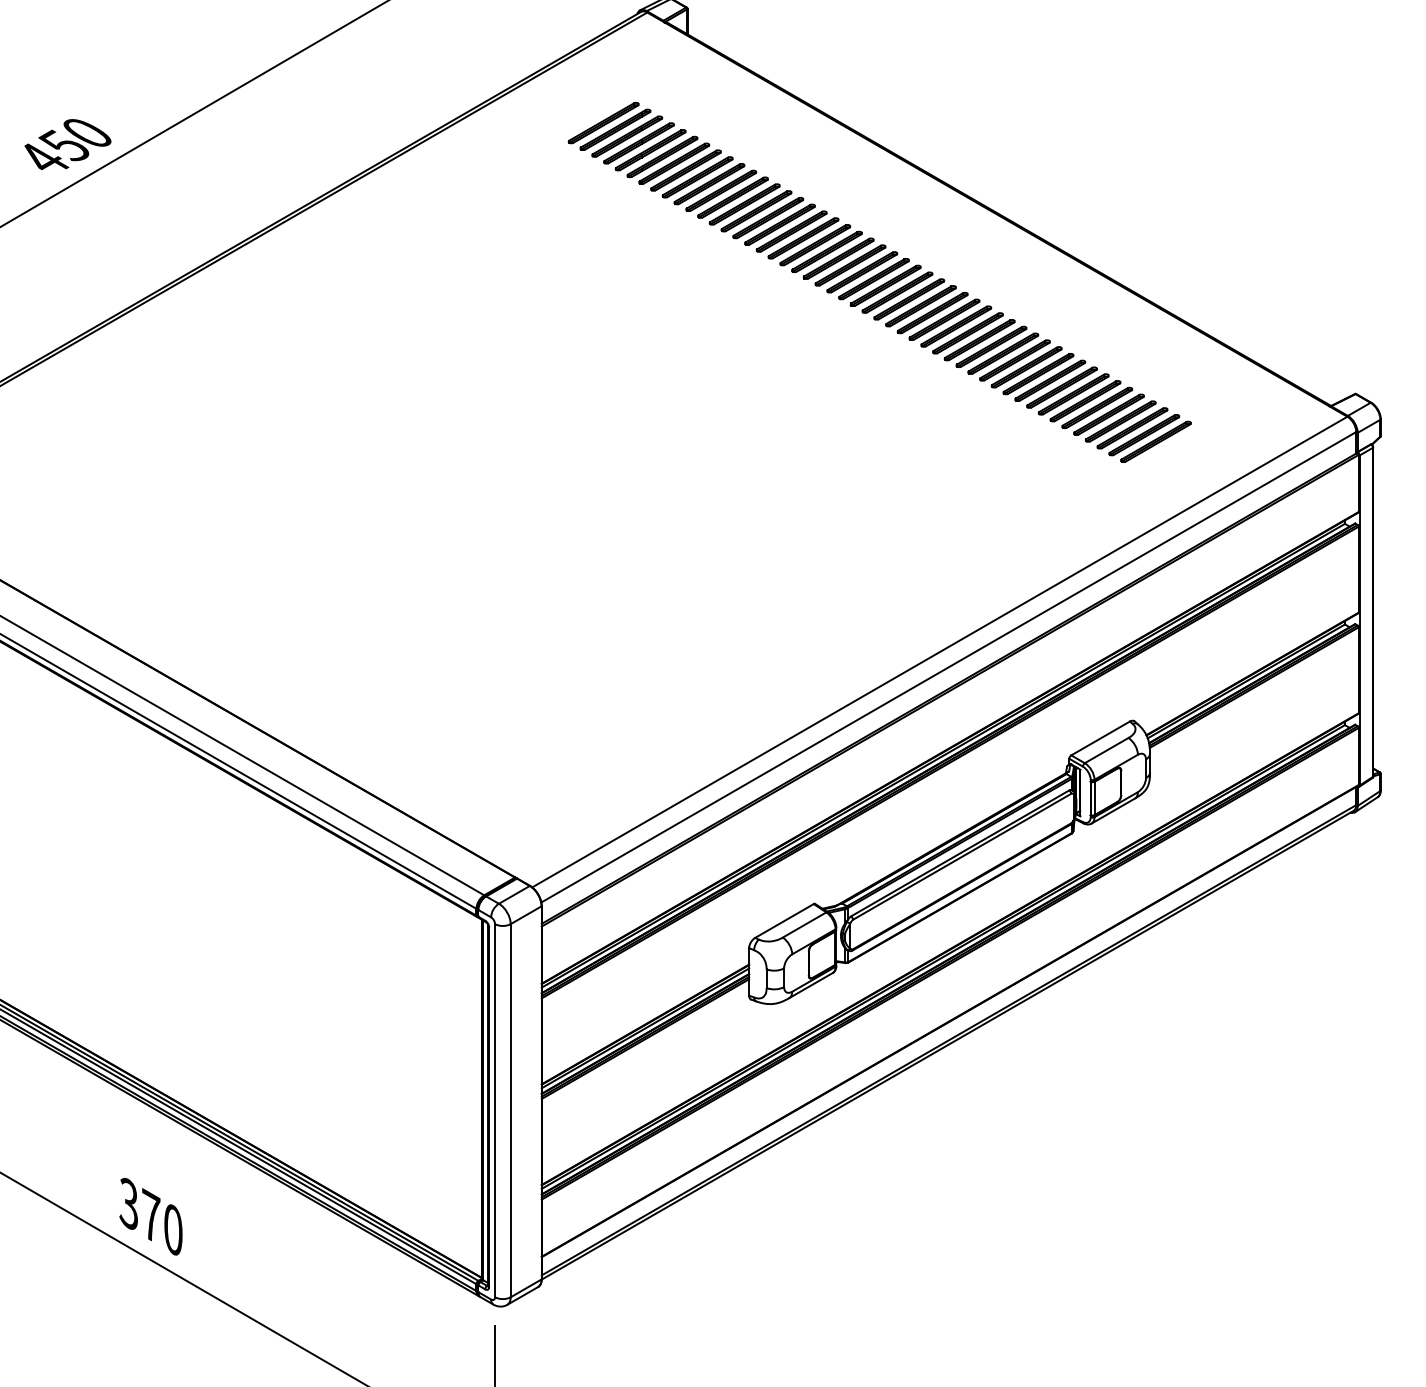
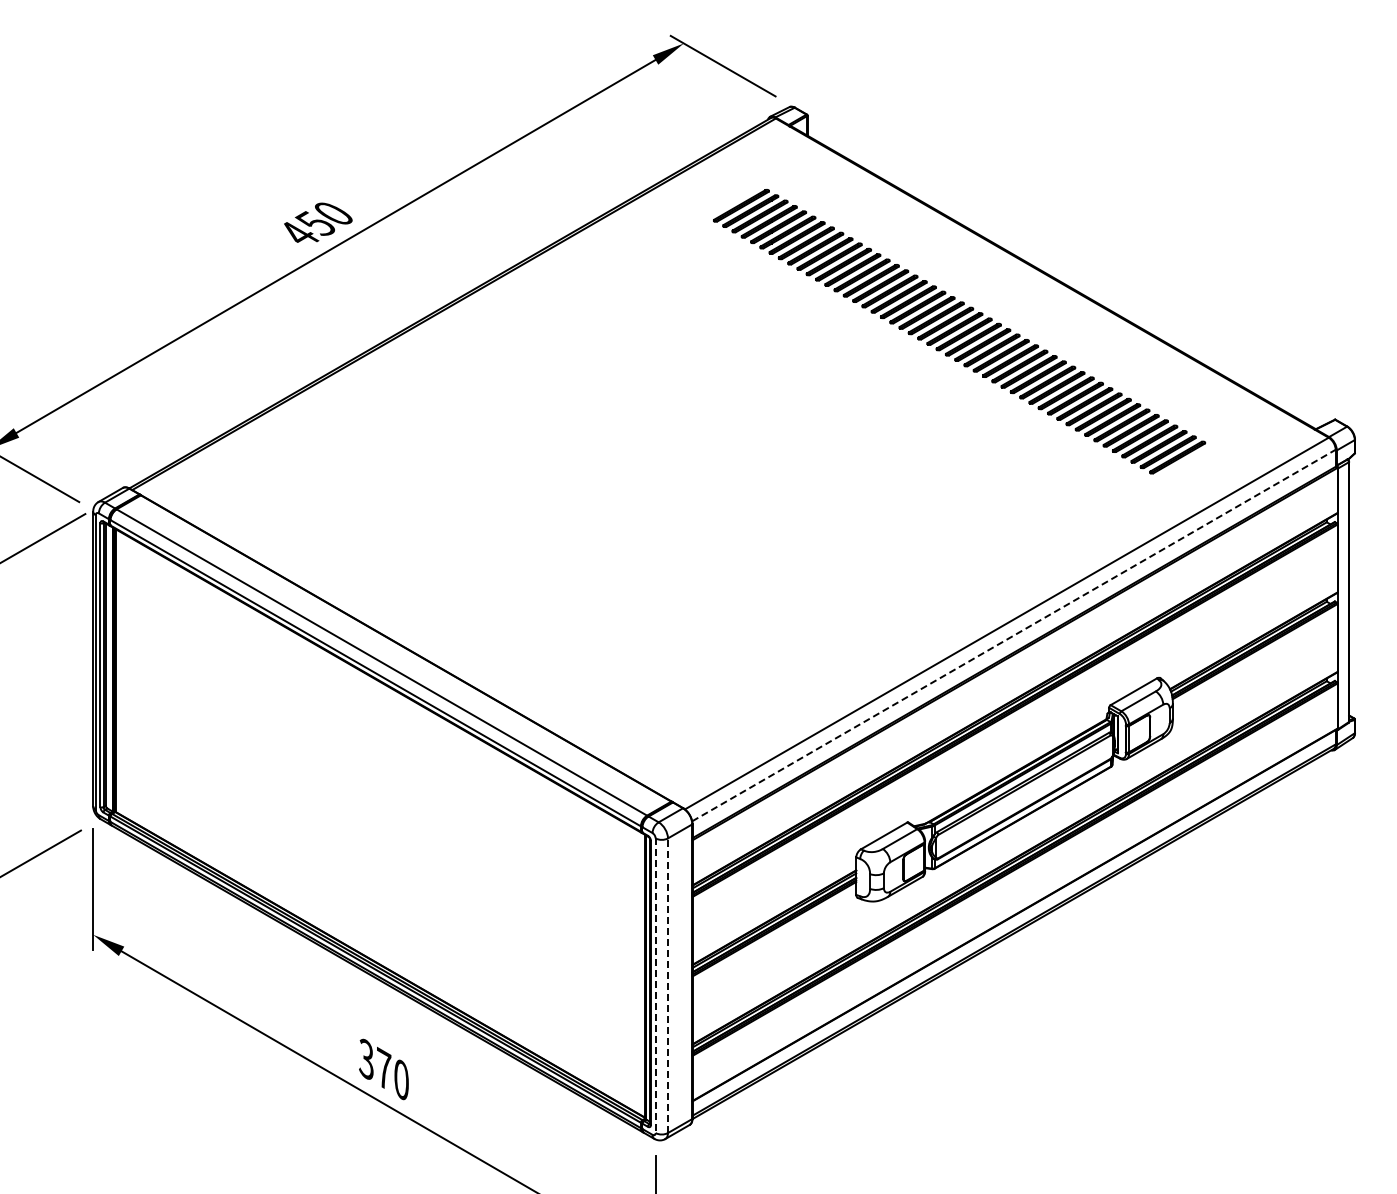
line: (948, 667) -> (1013, 635), solid -> dashed
line: (510, 1110) -> (667, 985), solid -> dashed
line: (494, 1111) -> (655, 986), solid -> dashed

